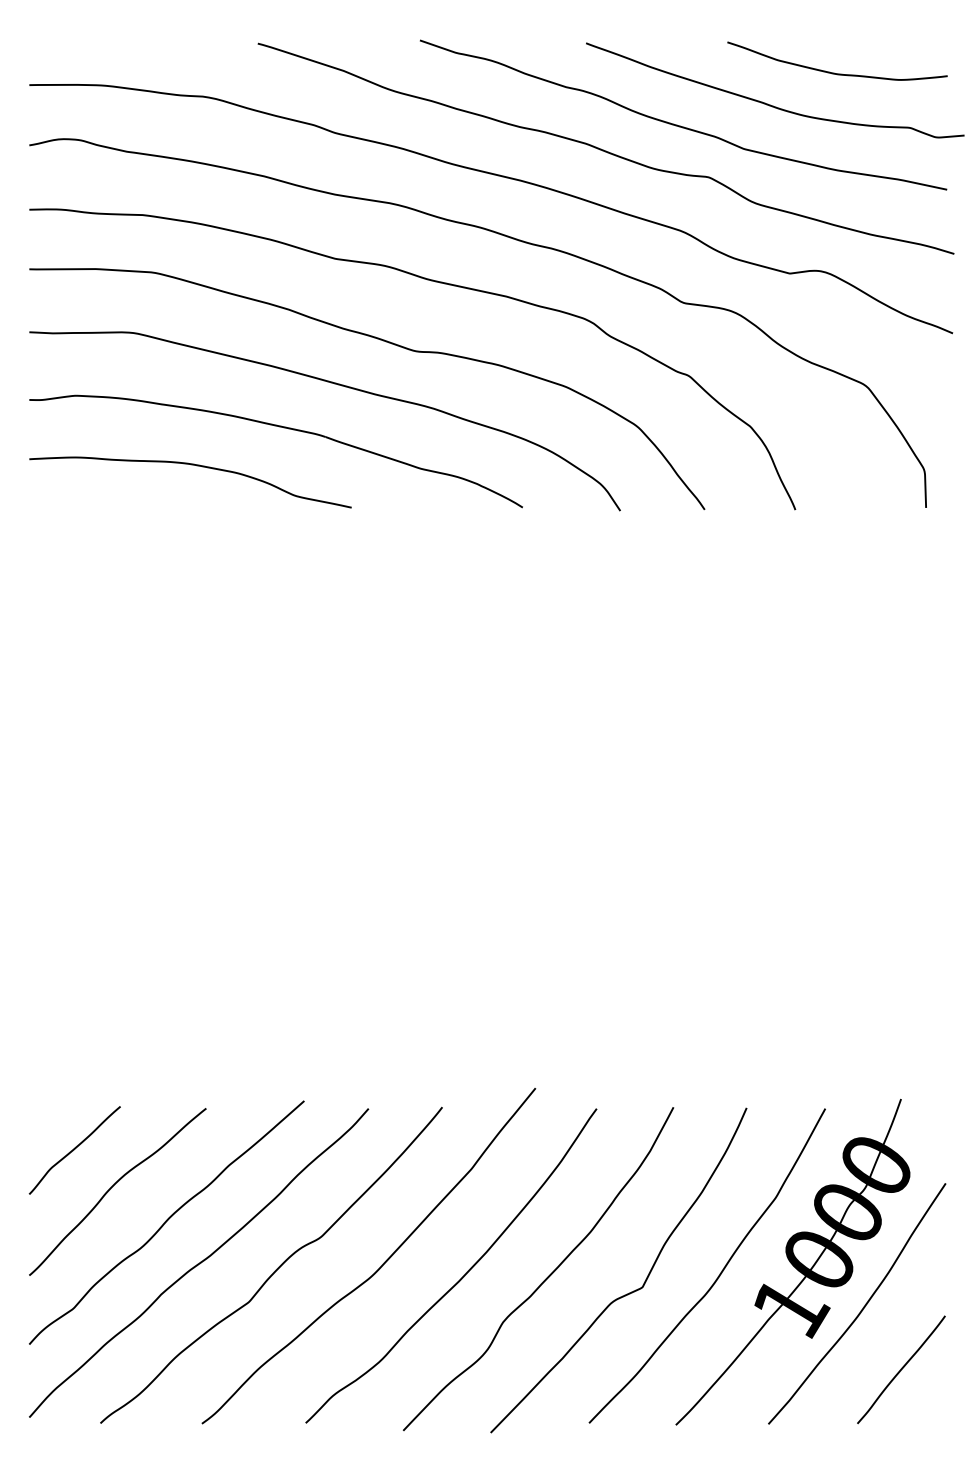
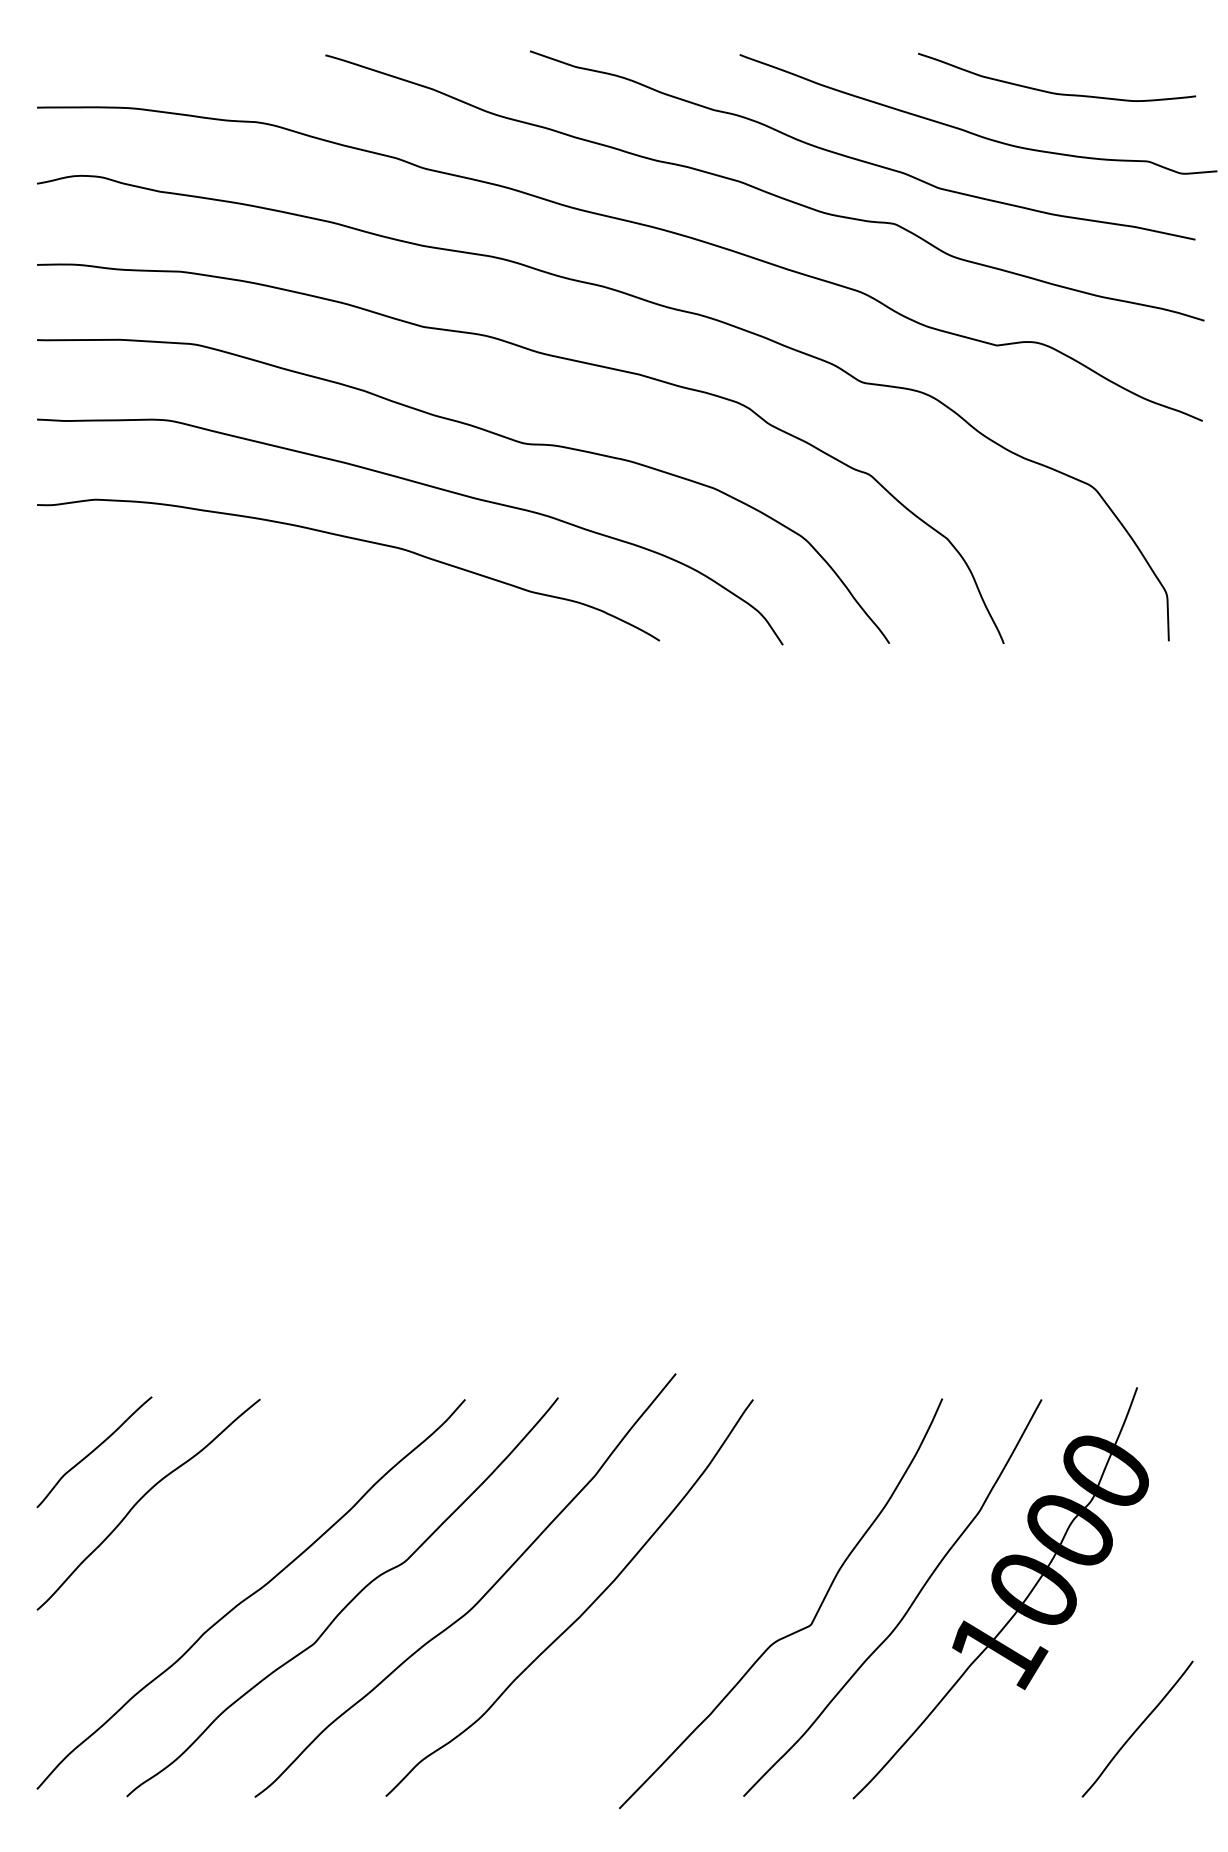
curve: (191, 465) -> (241, 587), removed
curve: (166, 1221) -> (210, 1542), removed
curve: (547, 1277) -> (690, 1612), removed
curve: (862, 1308) -> (1088, 1651), removed

